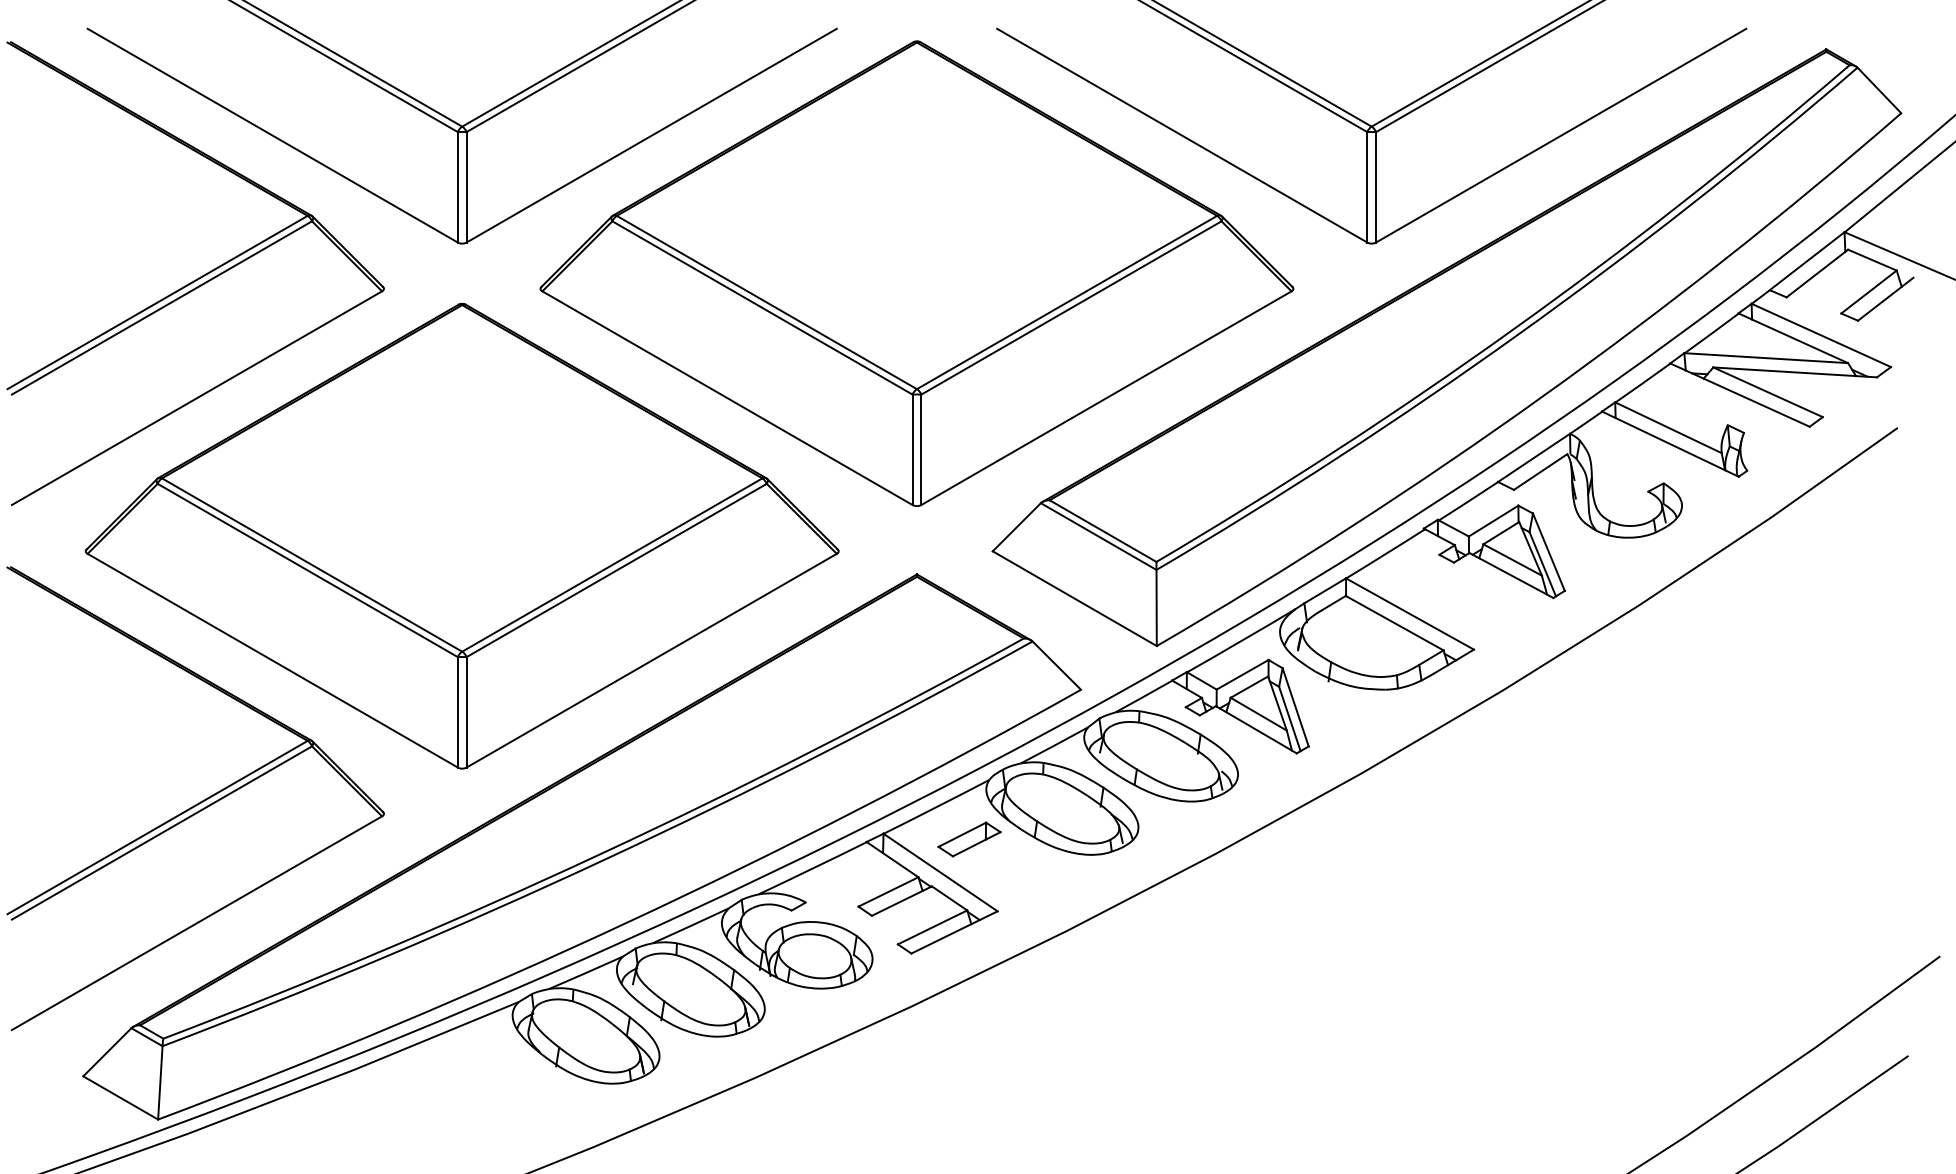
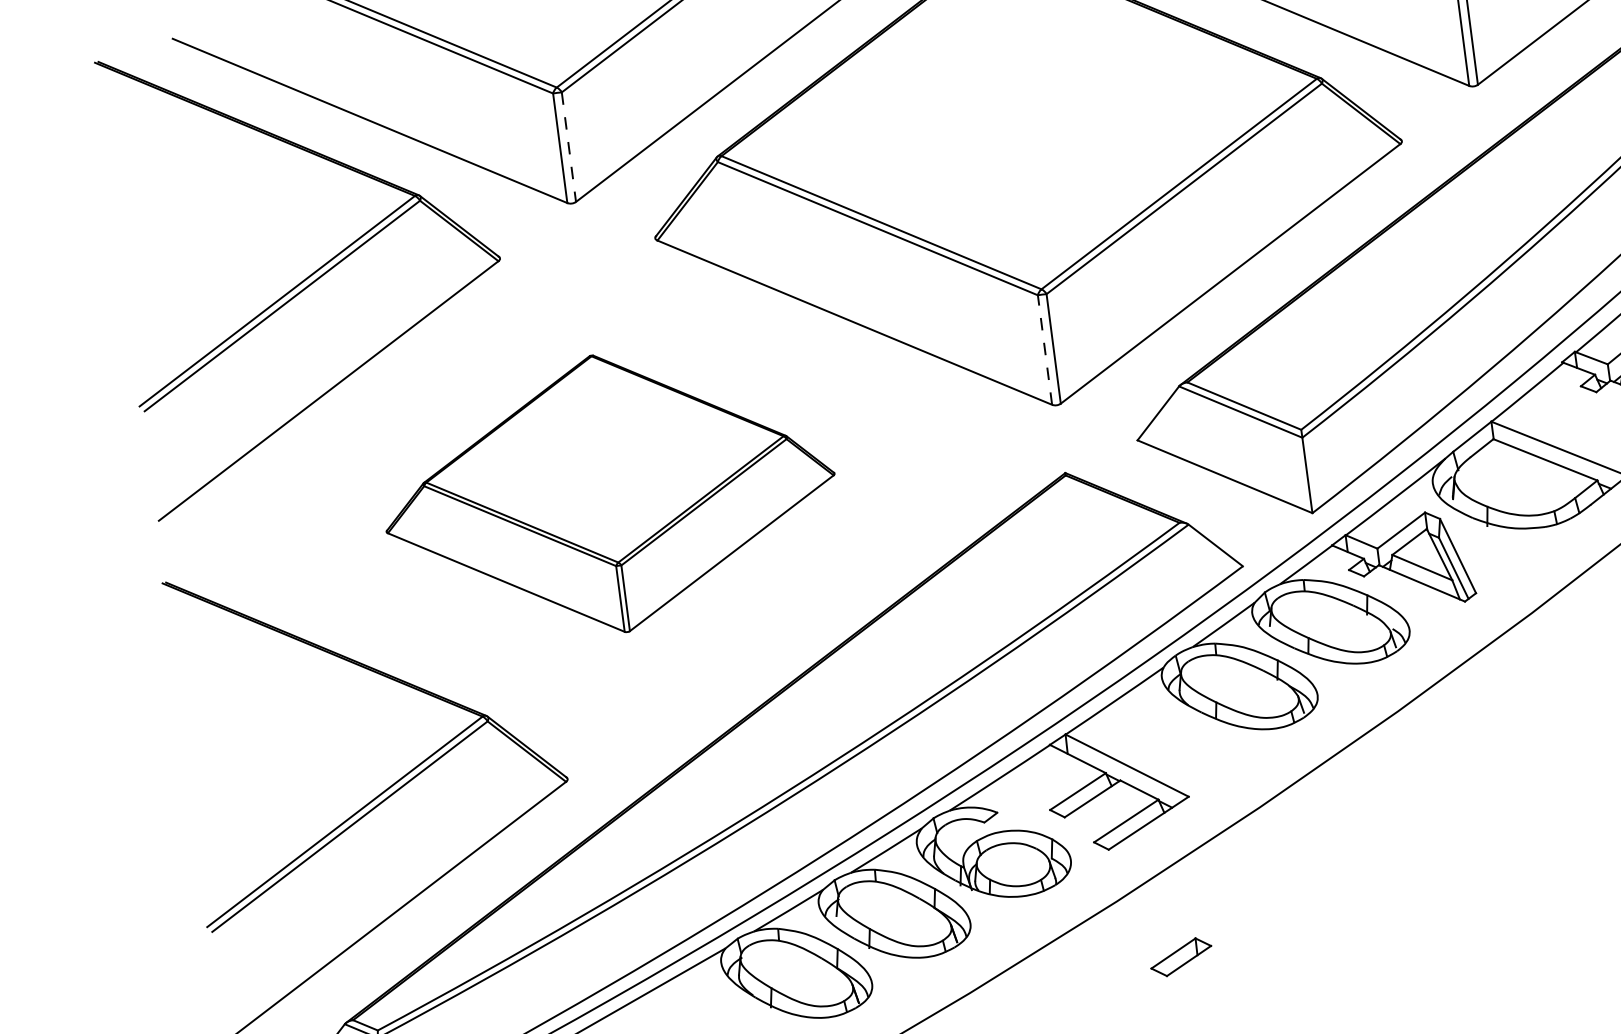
line: (466, 187) -> (568, 147), solid -> dashed
line: (912, 449) -> (1044, 349), solid -> dashed
part: (461, 536) -> (608, 494), size x0.6
part: (969, 839) -> (1181, 957), moved

